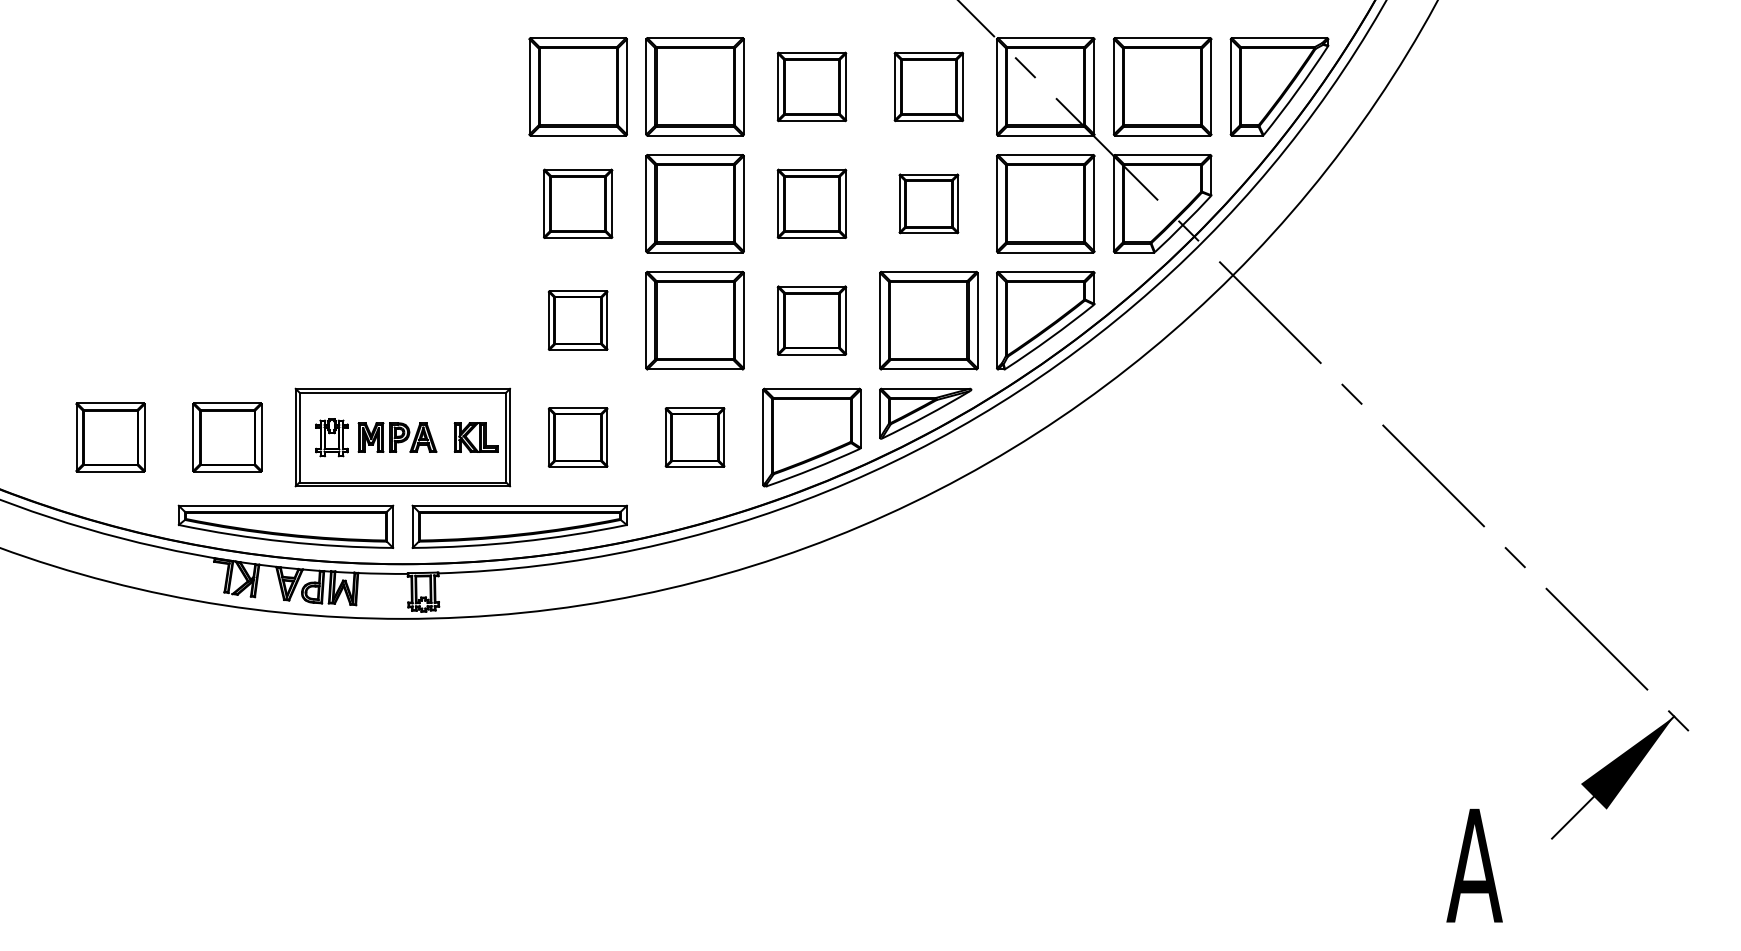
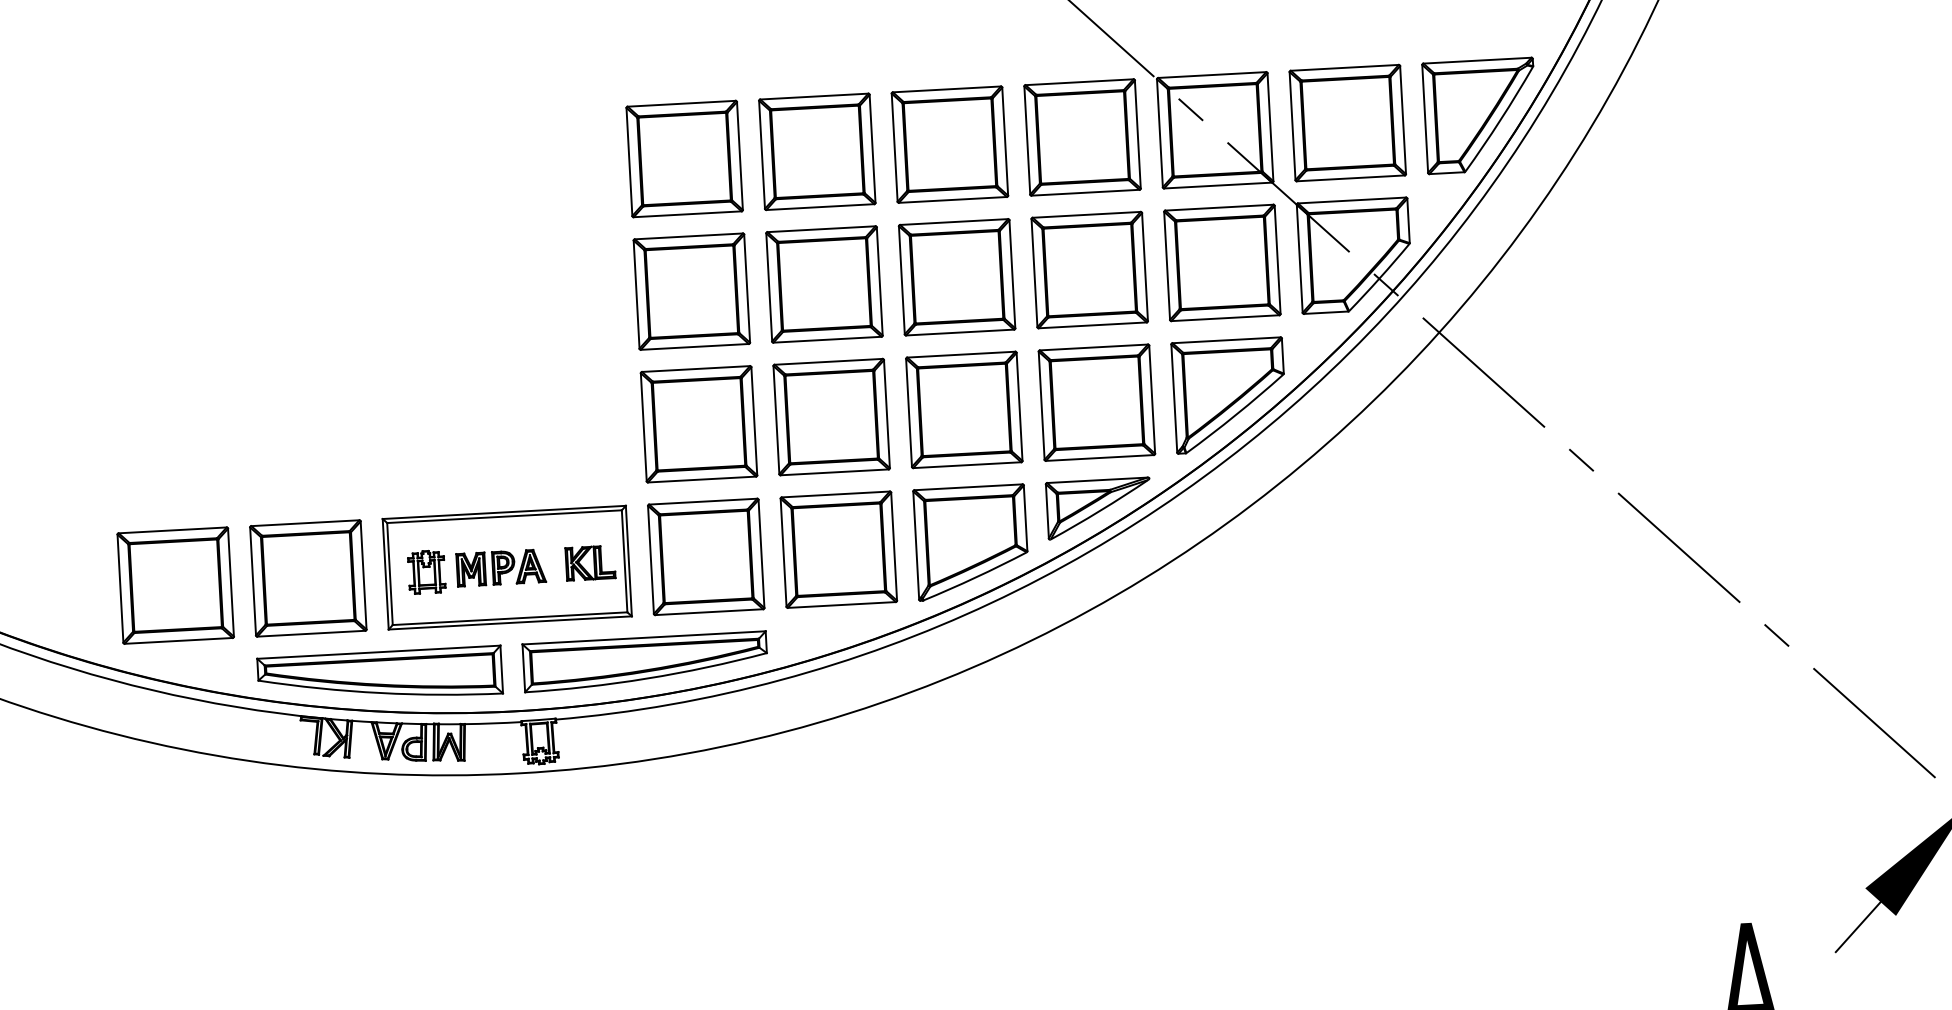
part: (811, 86) -> (949, 144), size x1.43
part: (928, 86) -> (1082, 137), size x1.43
part: (577, 203) -> (691, 291), size x1.43
part: (811, 203) -> (956, 276), size x1.43
part: (928, 203) -> (1089, 269), size x1.67
part: (577, 320) -> (698, 424), size x1.67
part: (811, 320) -> (963, 409), size x1.43
part: (110, 437) -> (175, 585), size x1.43
part: (227, 437) -> (308, 578), size x1.43
part: (577, 437) -> (705, 556), size x1.67
part: (694, 437) -> (838, 549), size x1.67

